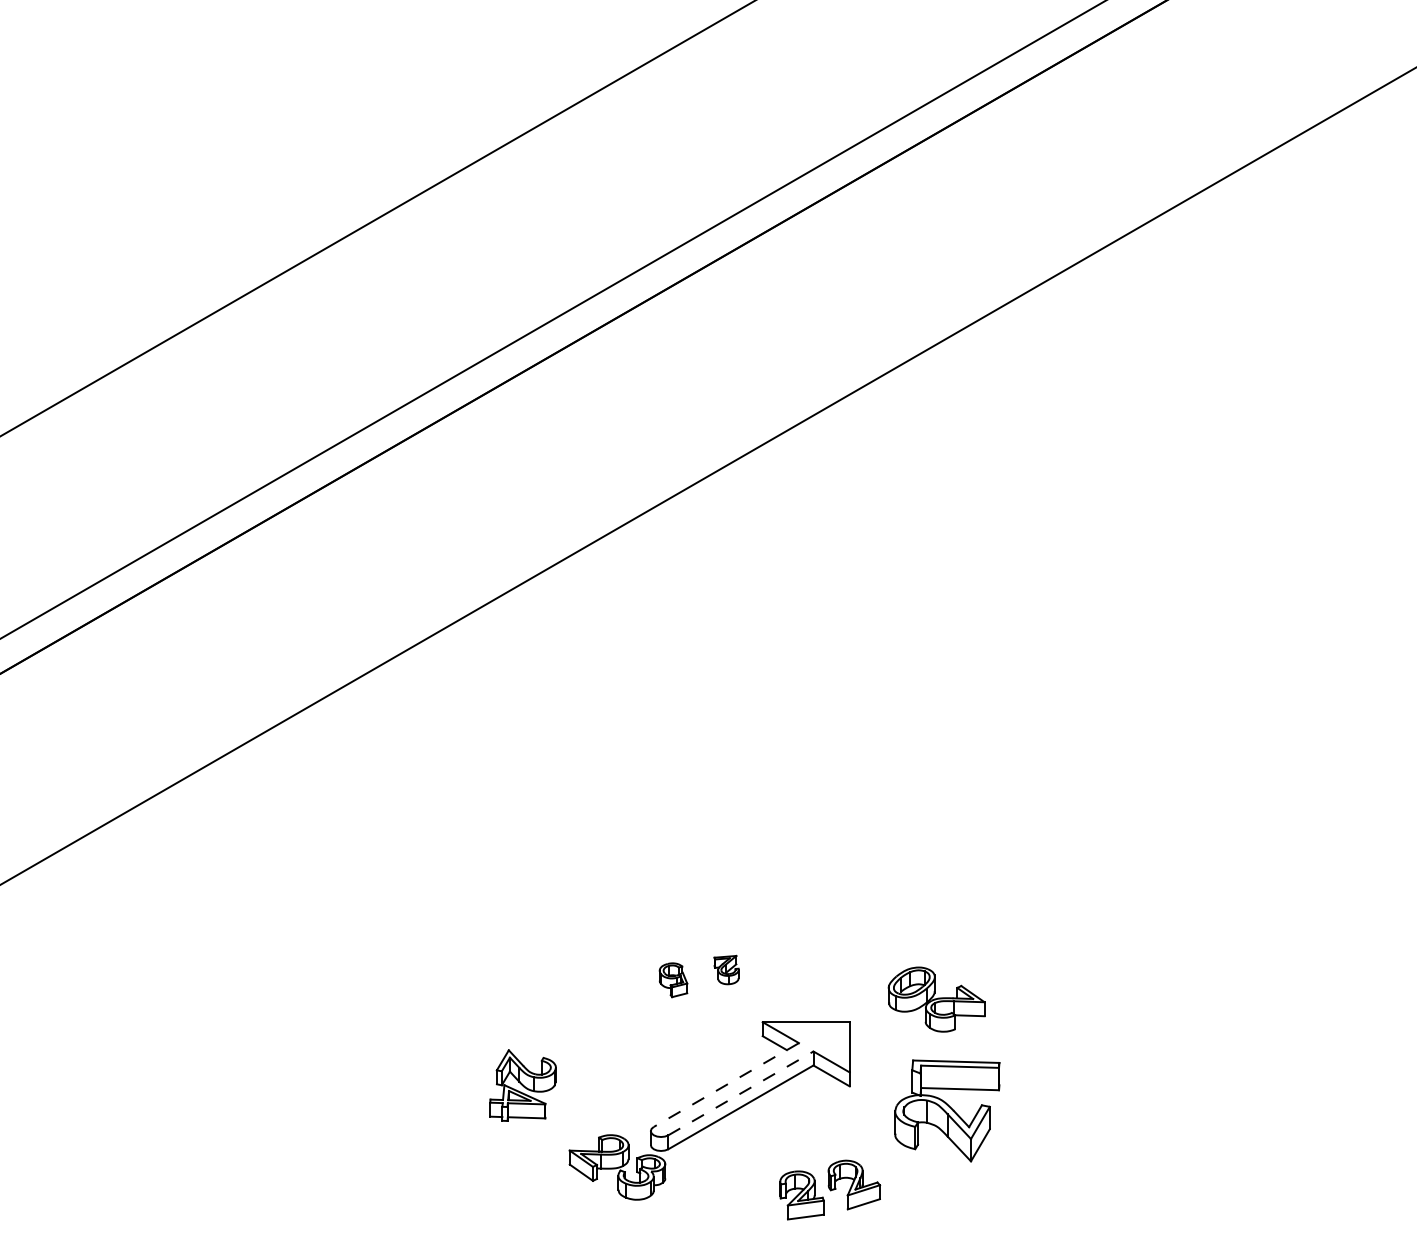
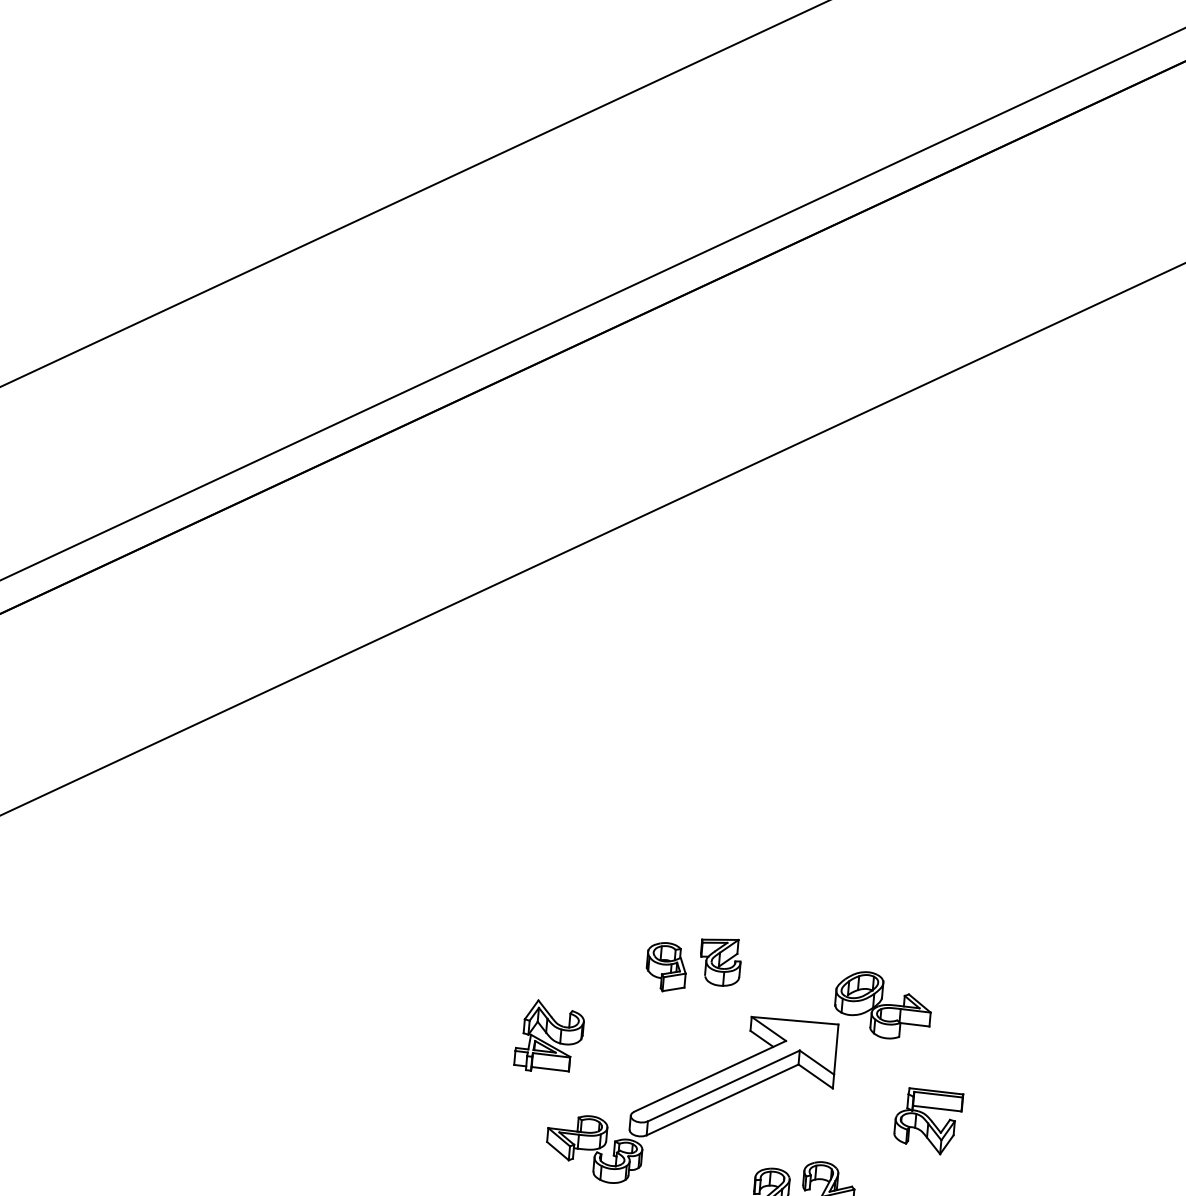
part: (726, 969) -> (720, 961), size x1.67
part: (673, 980) -> (666, 967), size x1.43
part: (936, 999) -> (883, 1005), moved
part: (522, 1085) -> (549, 1036), moved
line: (726, 1085) -> (710, 1076), dashed -> solid
line: (740, 1093) -> (723, 1086), dashed -> solid
part: (947, 1110) -> (928, 1121), size x0.62

